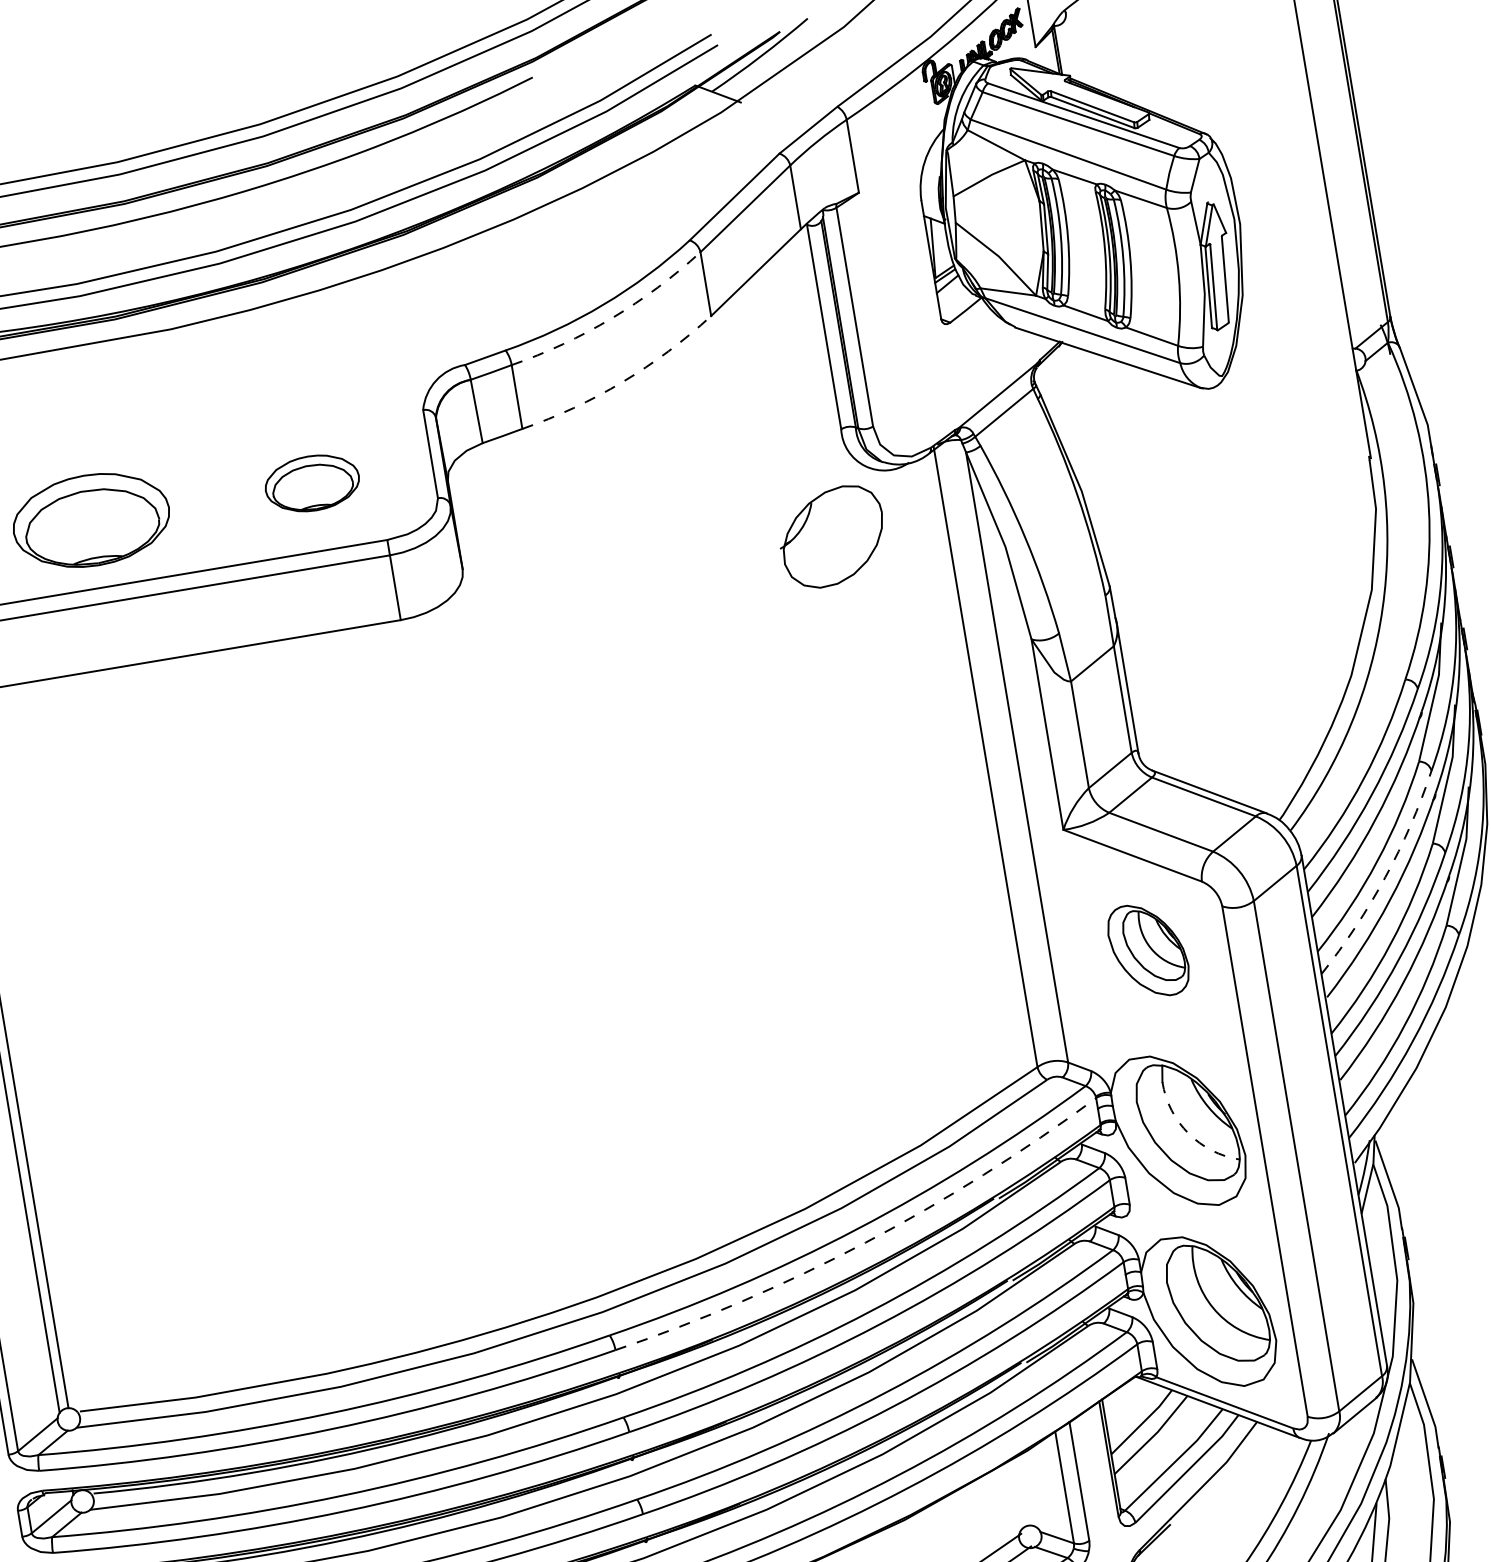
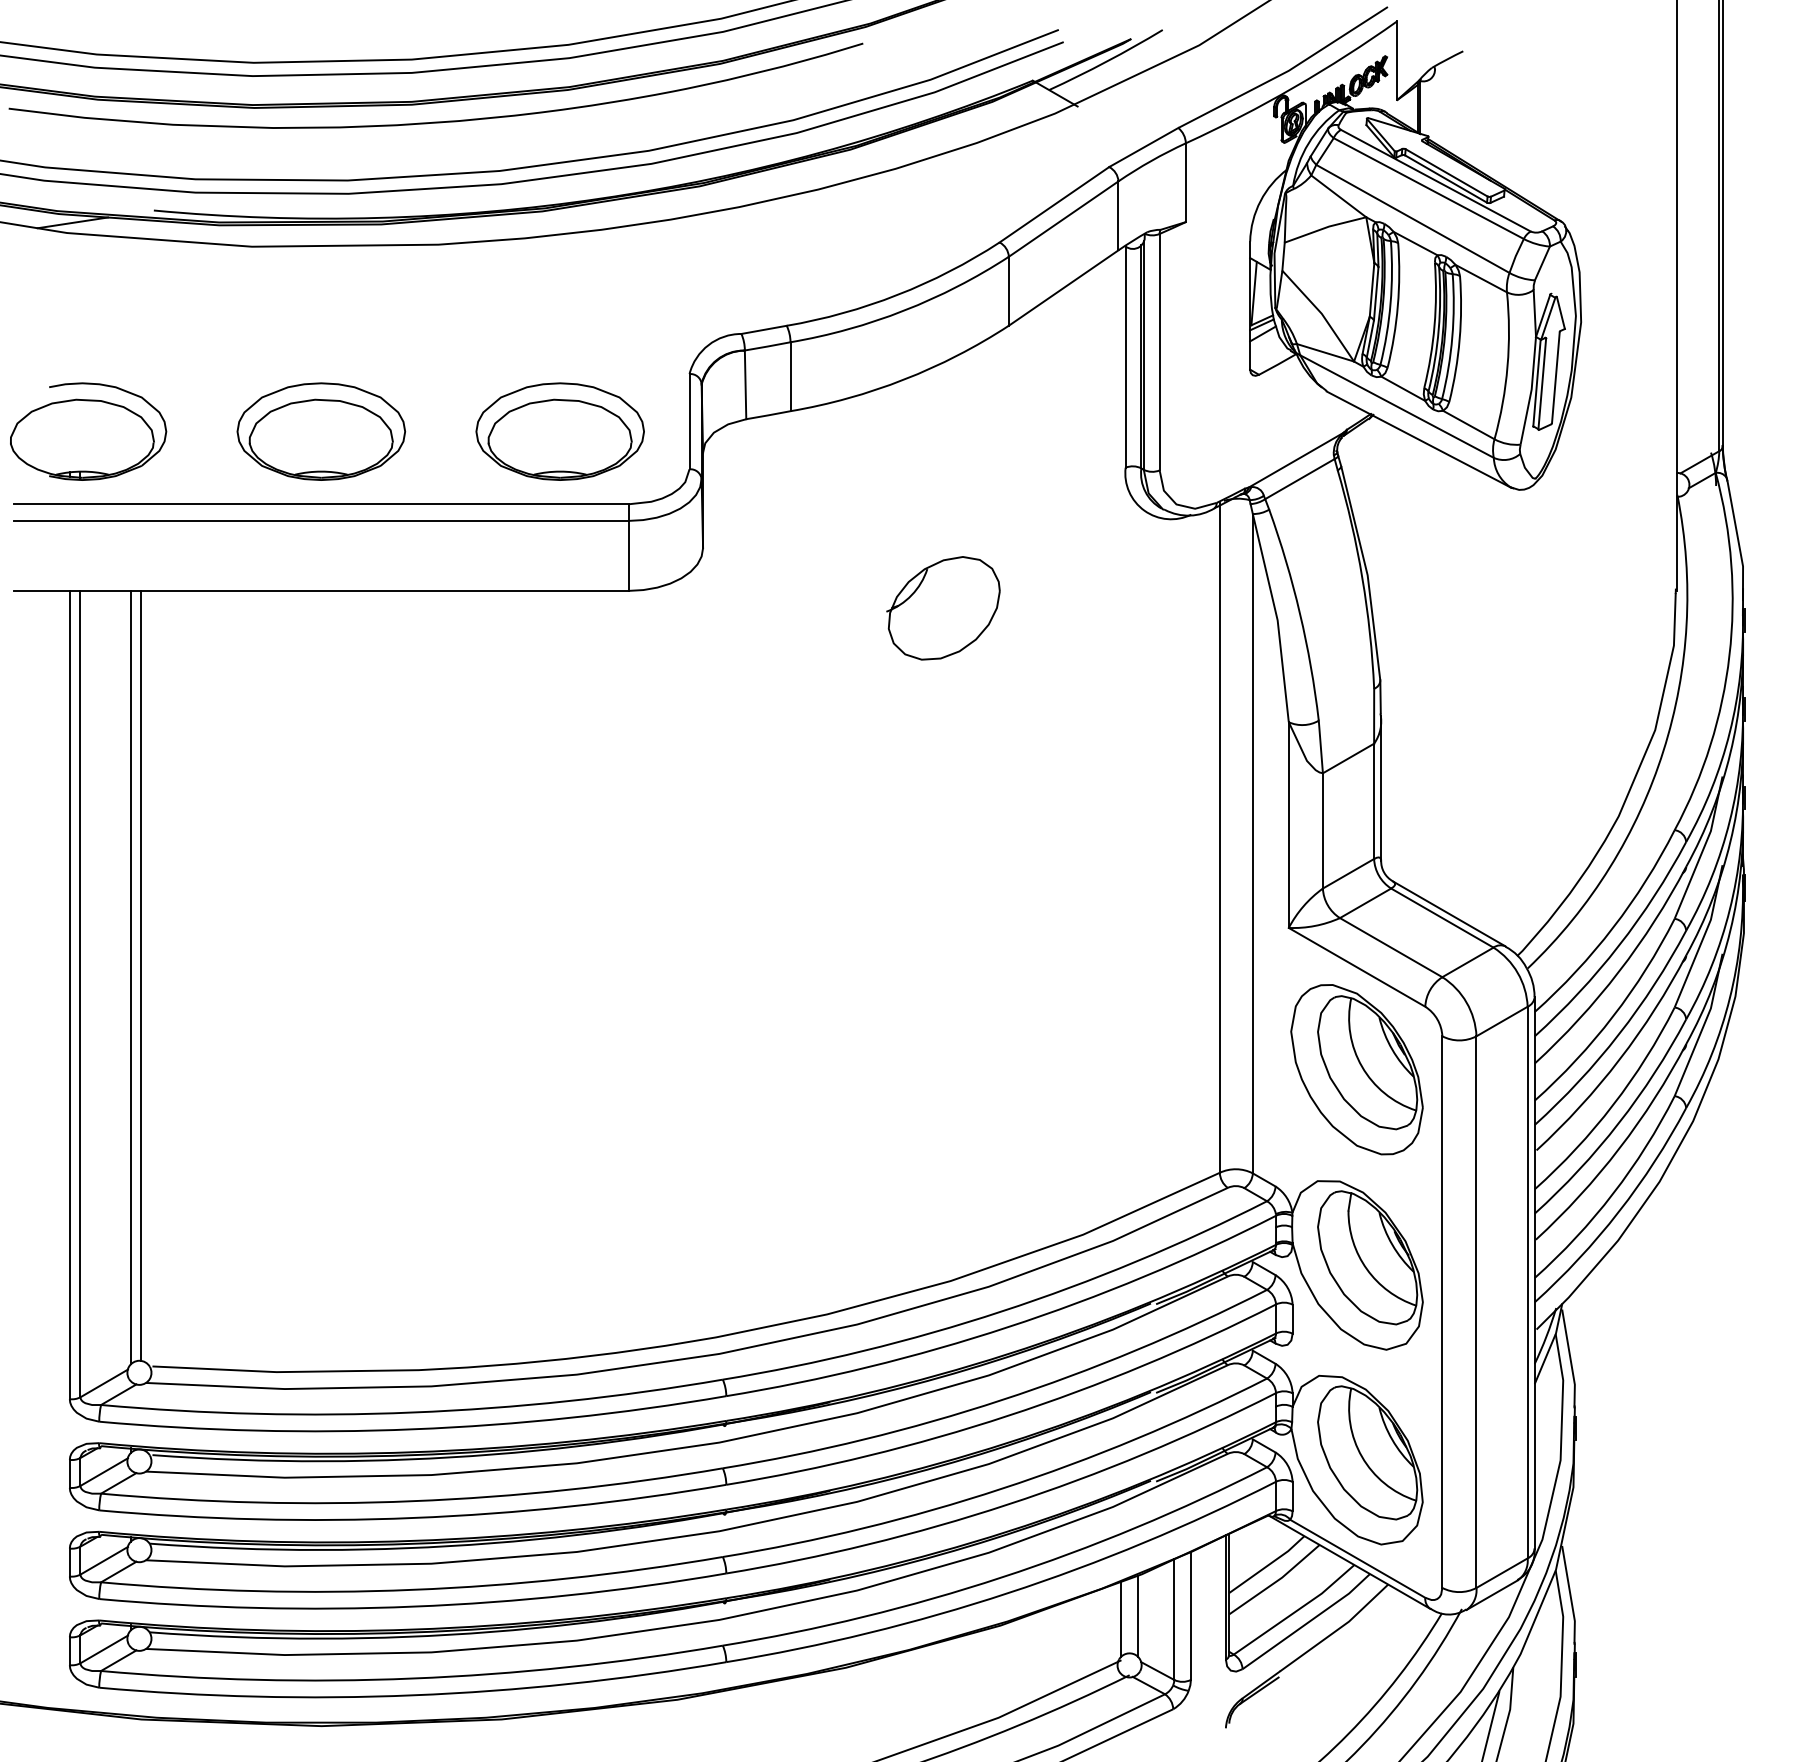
arc: (612, 318) -> (904, 310), dashed -> solid
arc: (622, 381) -> (904, 379), dashed -> solid
part: (311, 483) -> (559, 431), size x1.67
part: (832, 537) -> (943, 608), moved
arc: (1384, 877) -> (1618, 1034), dashed -> solid
part: (1147, 950) -> (1356, 1069), size x1.67
arc: (1188, 1133) -> (1366, 1269), dashed -> solid
arc: (865, 1242) -> (1008, 1327), dashed -> solid
line: (1029, 1489) -> (1137, 1615), added
line: (1015, 1494) -> (1121, 1618), added

